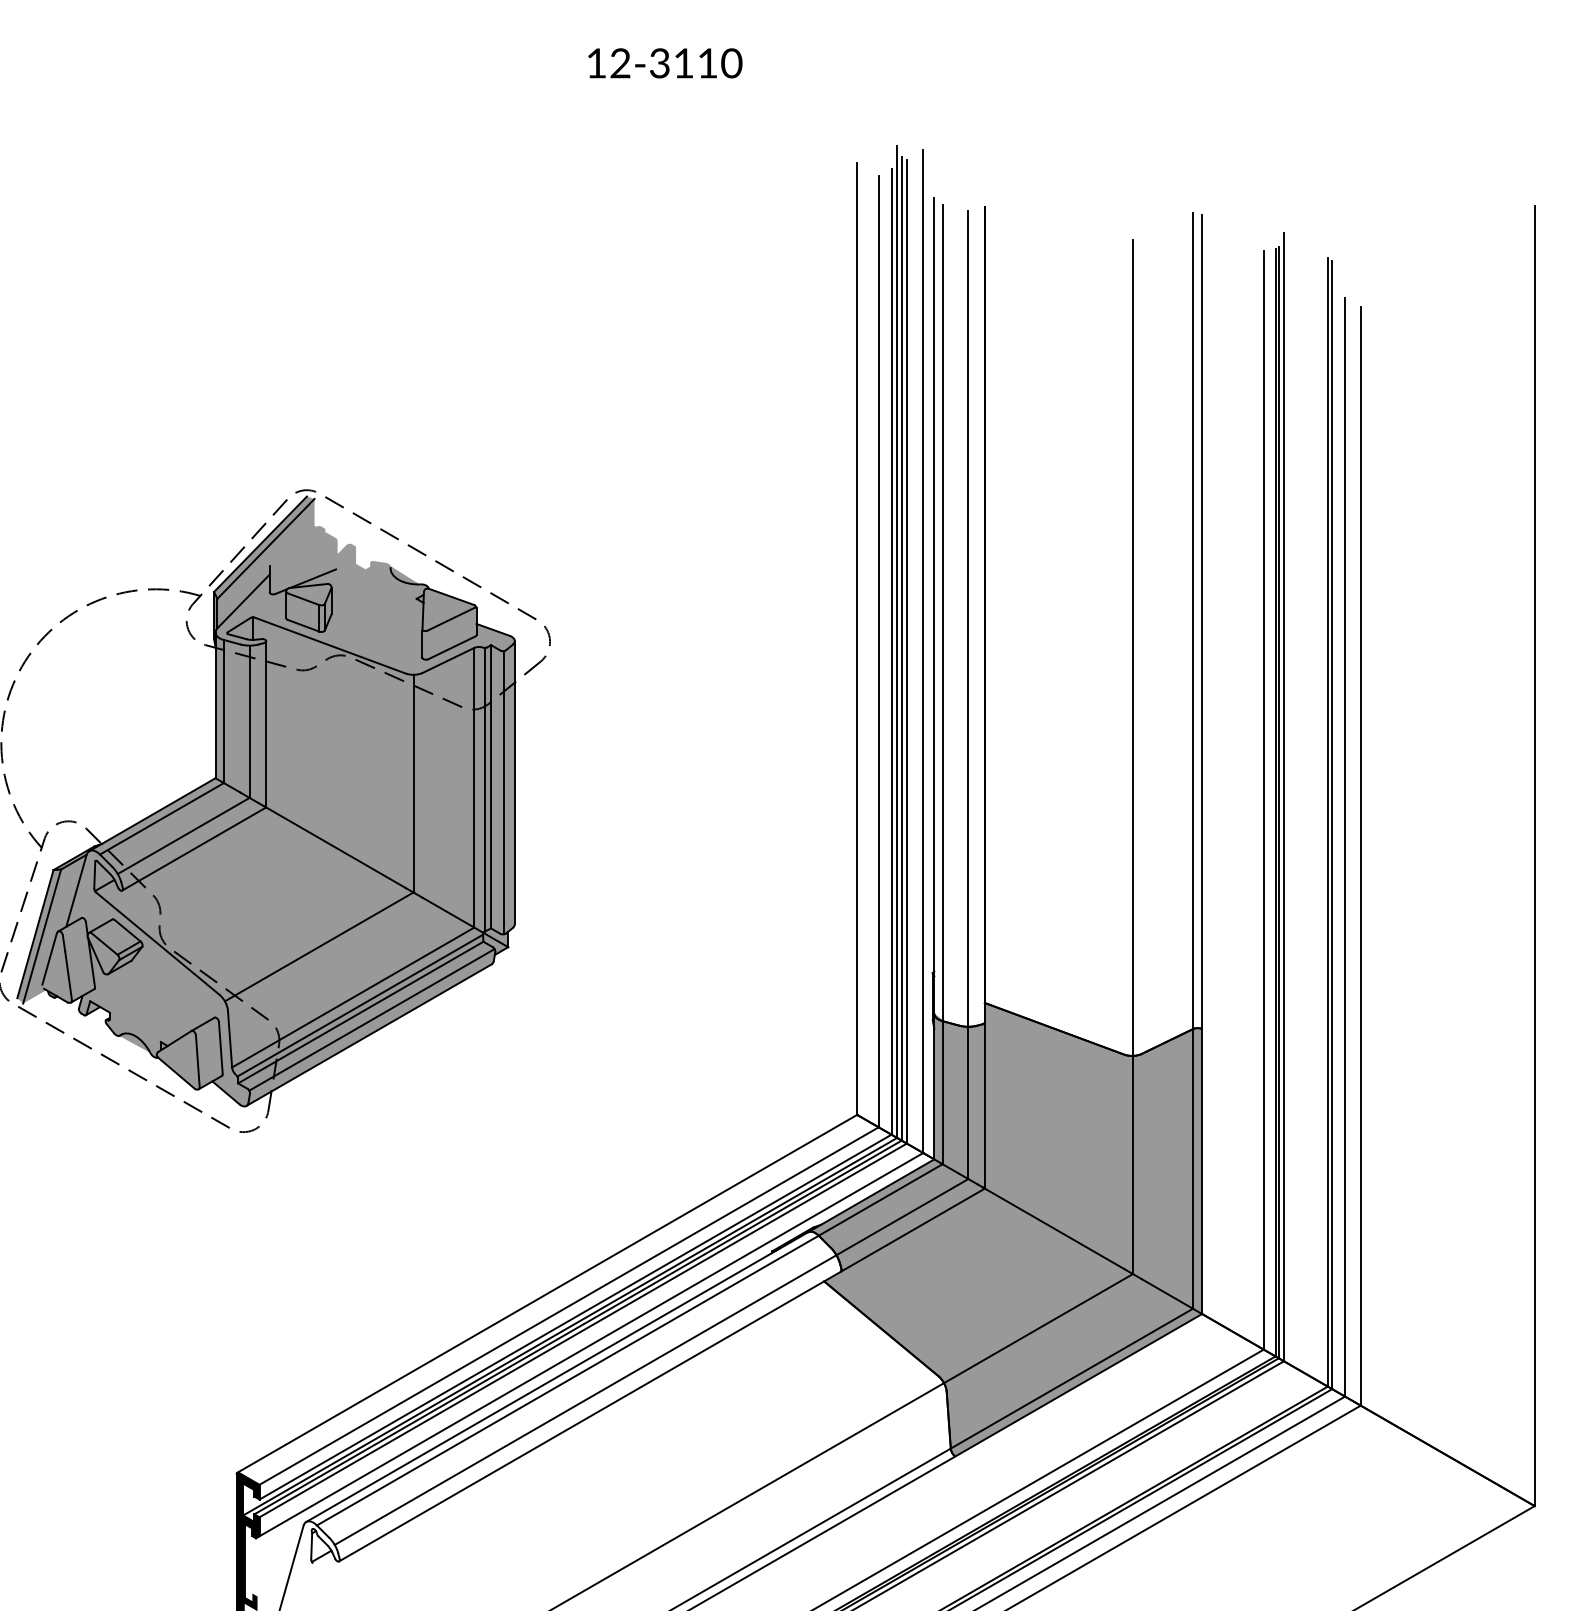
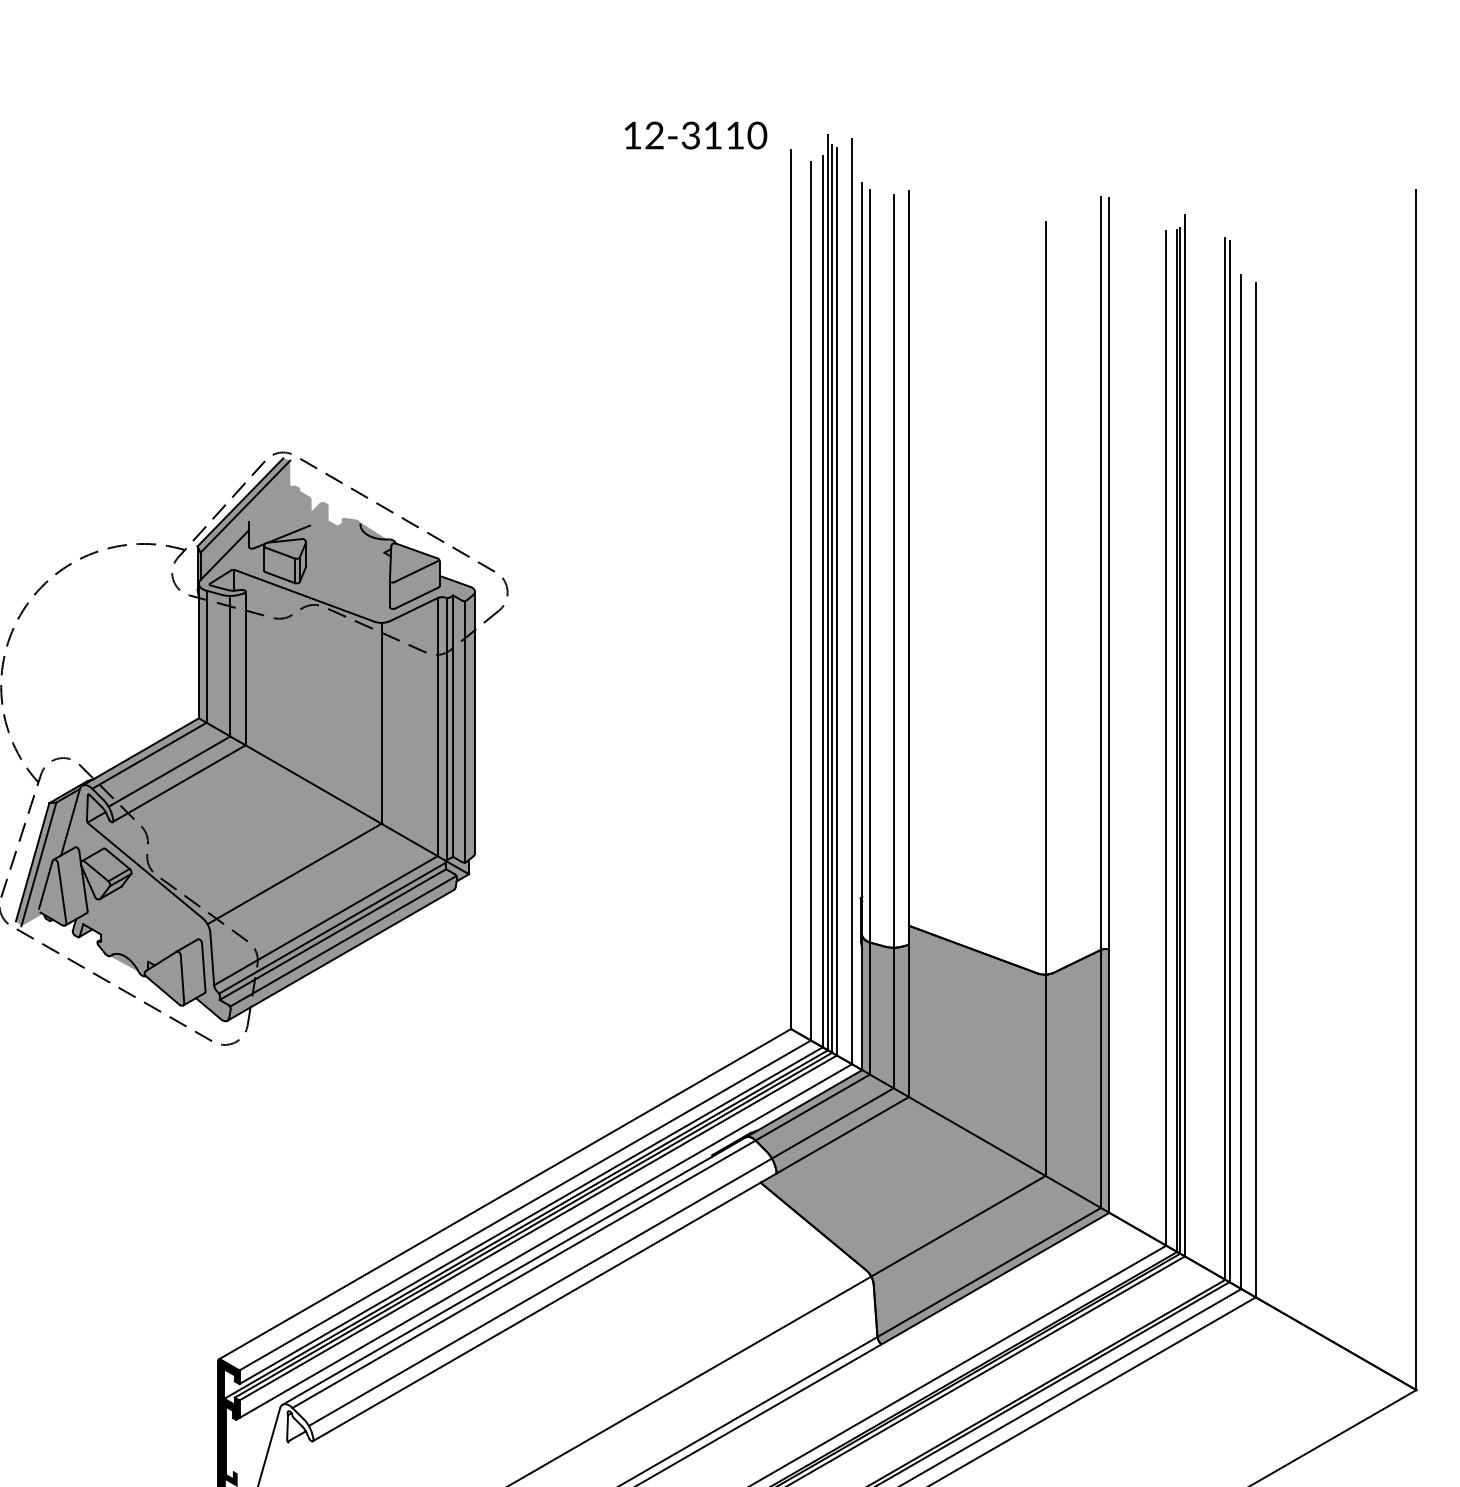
text: (665, 63) -> (696, 135), moved

